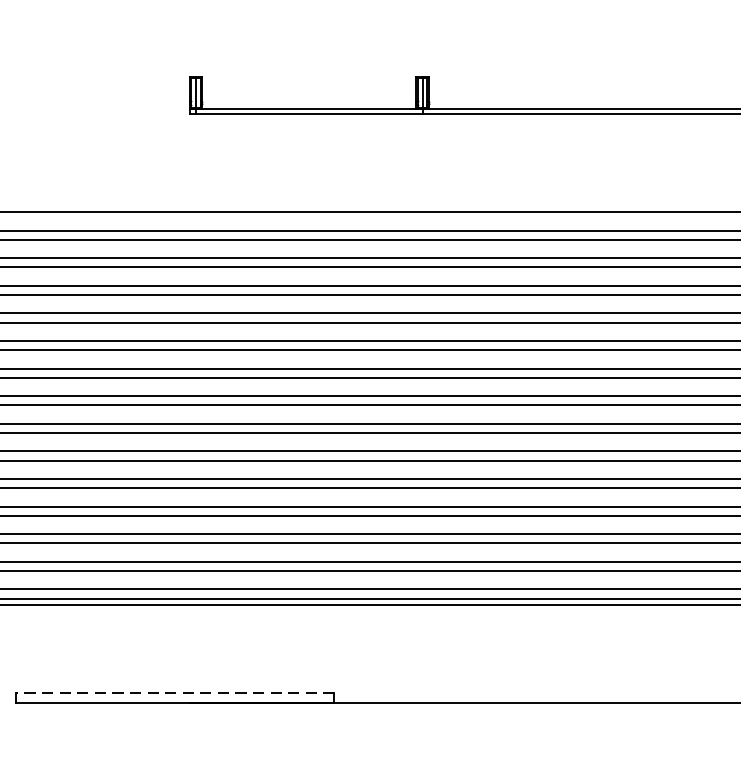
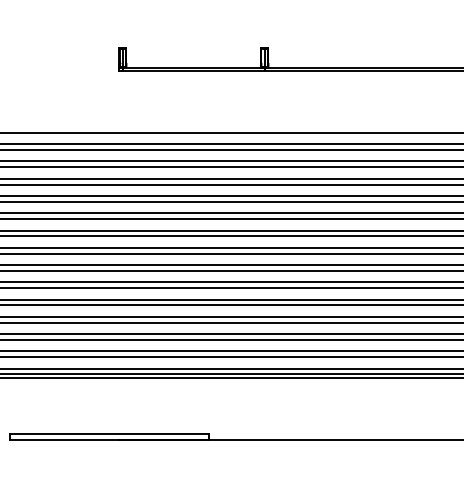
line: (174, 692) -> (109, 433), dashed -> solid

